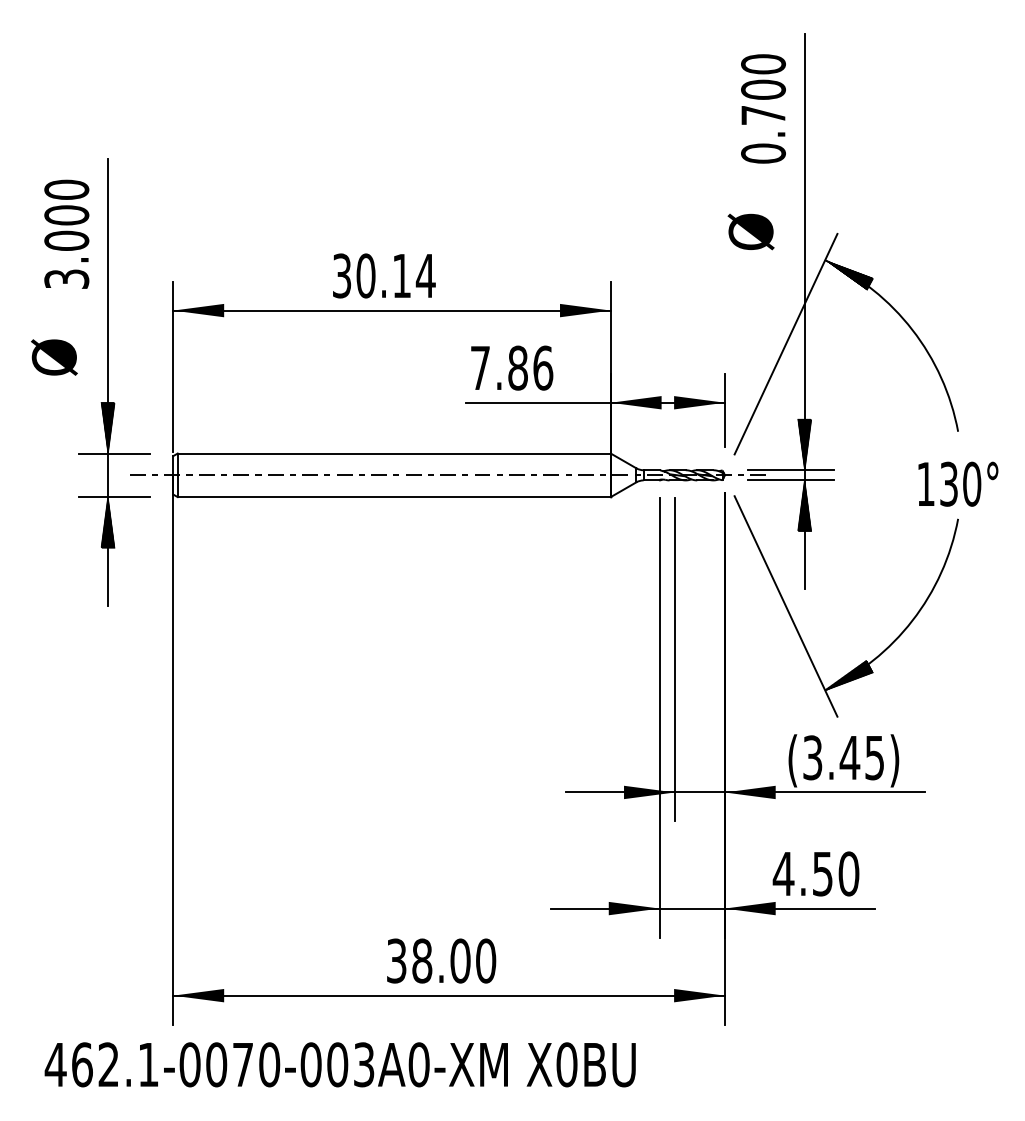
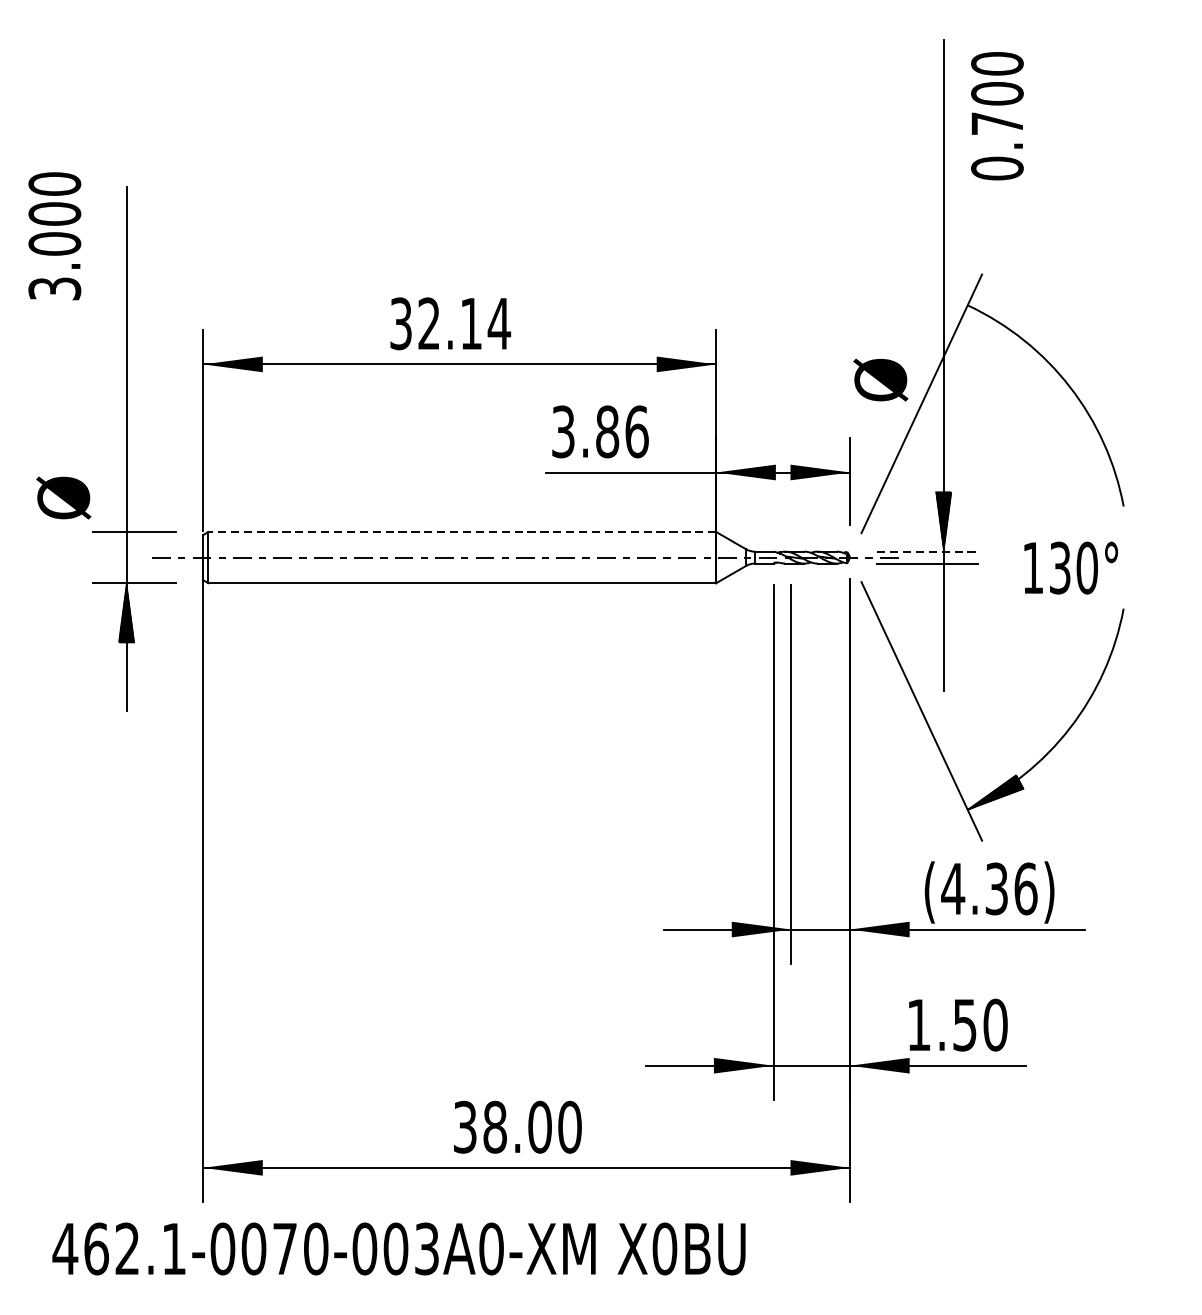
text: (763, 108) -> (997, 115), moved
text: (750, 231) -> (880, 379), moved
text: (66, 233) -> (54, 235), moved
text: (365, 275) -> (428, 323), 30.14 -> 32.14
hatch: (849, 275) -> (996, 323), removed
text: (54, 357) -> (63, 497), moved
text: (480, 367) -> (563, 431), 7.86 -> 3.86
hatch: (107, 427) -> (126, 501), removed
line: (394, 453) -> (462, 532), solid -> dashed
line: (790, 470) -> (927, 551), solid -> dashed
text: (958, 483) -> (1071, 567), moved
hatch: (804, 505) -> (943, 592), removed
text: (843, 757) -> (989, 888), (3.45) -> (4.36)
text: (783, 873) -> (918, 1024), 4.50 -> 1.50

